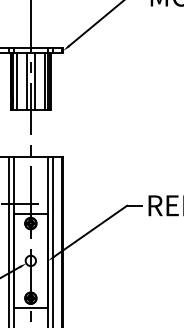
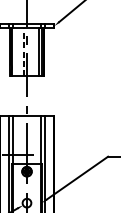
line: (16, 81) -> (14, 51), removed
line: (26, 81) -> (23, 51), solid -> dashed
line: (34, 81) -> (30, 51), removed

